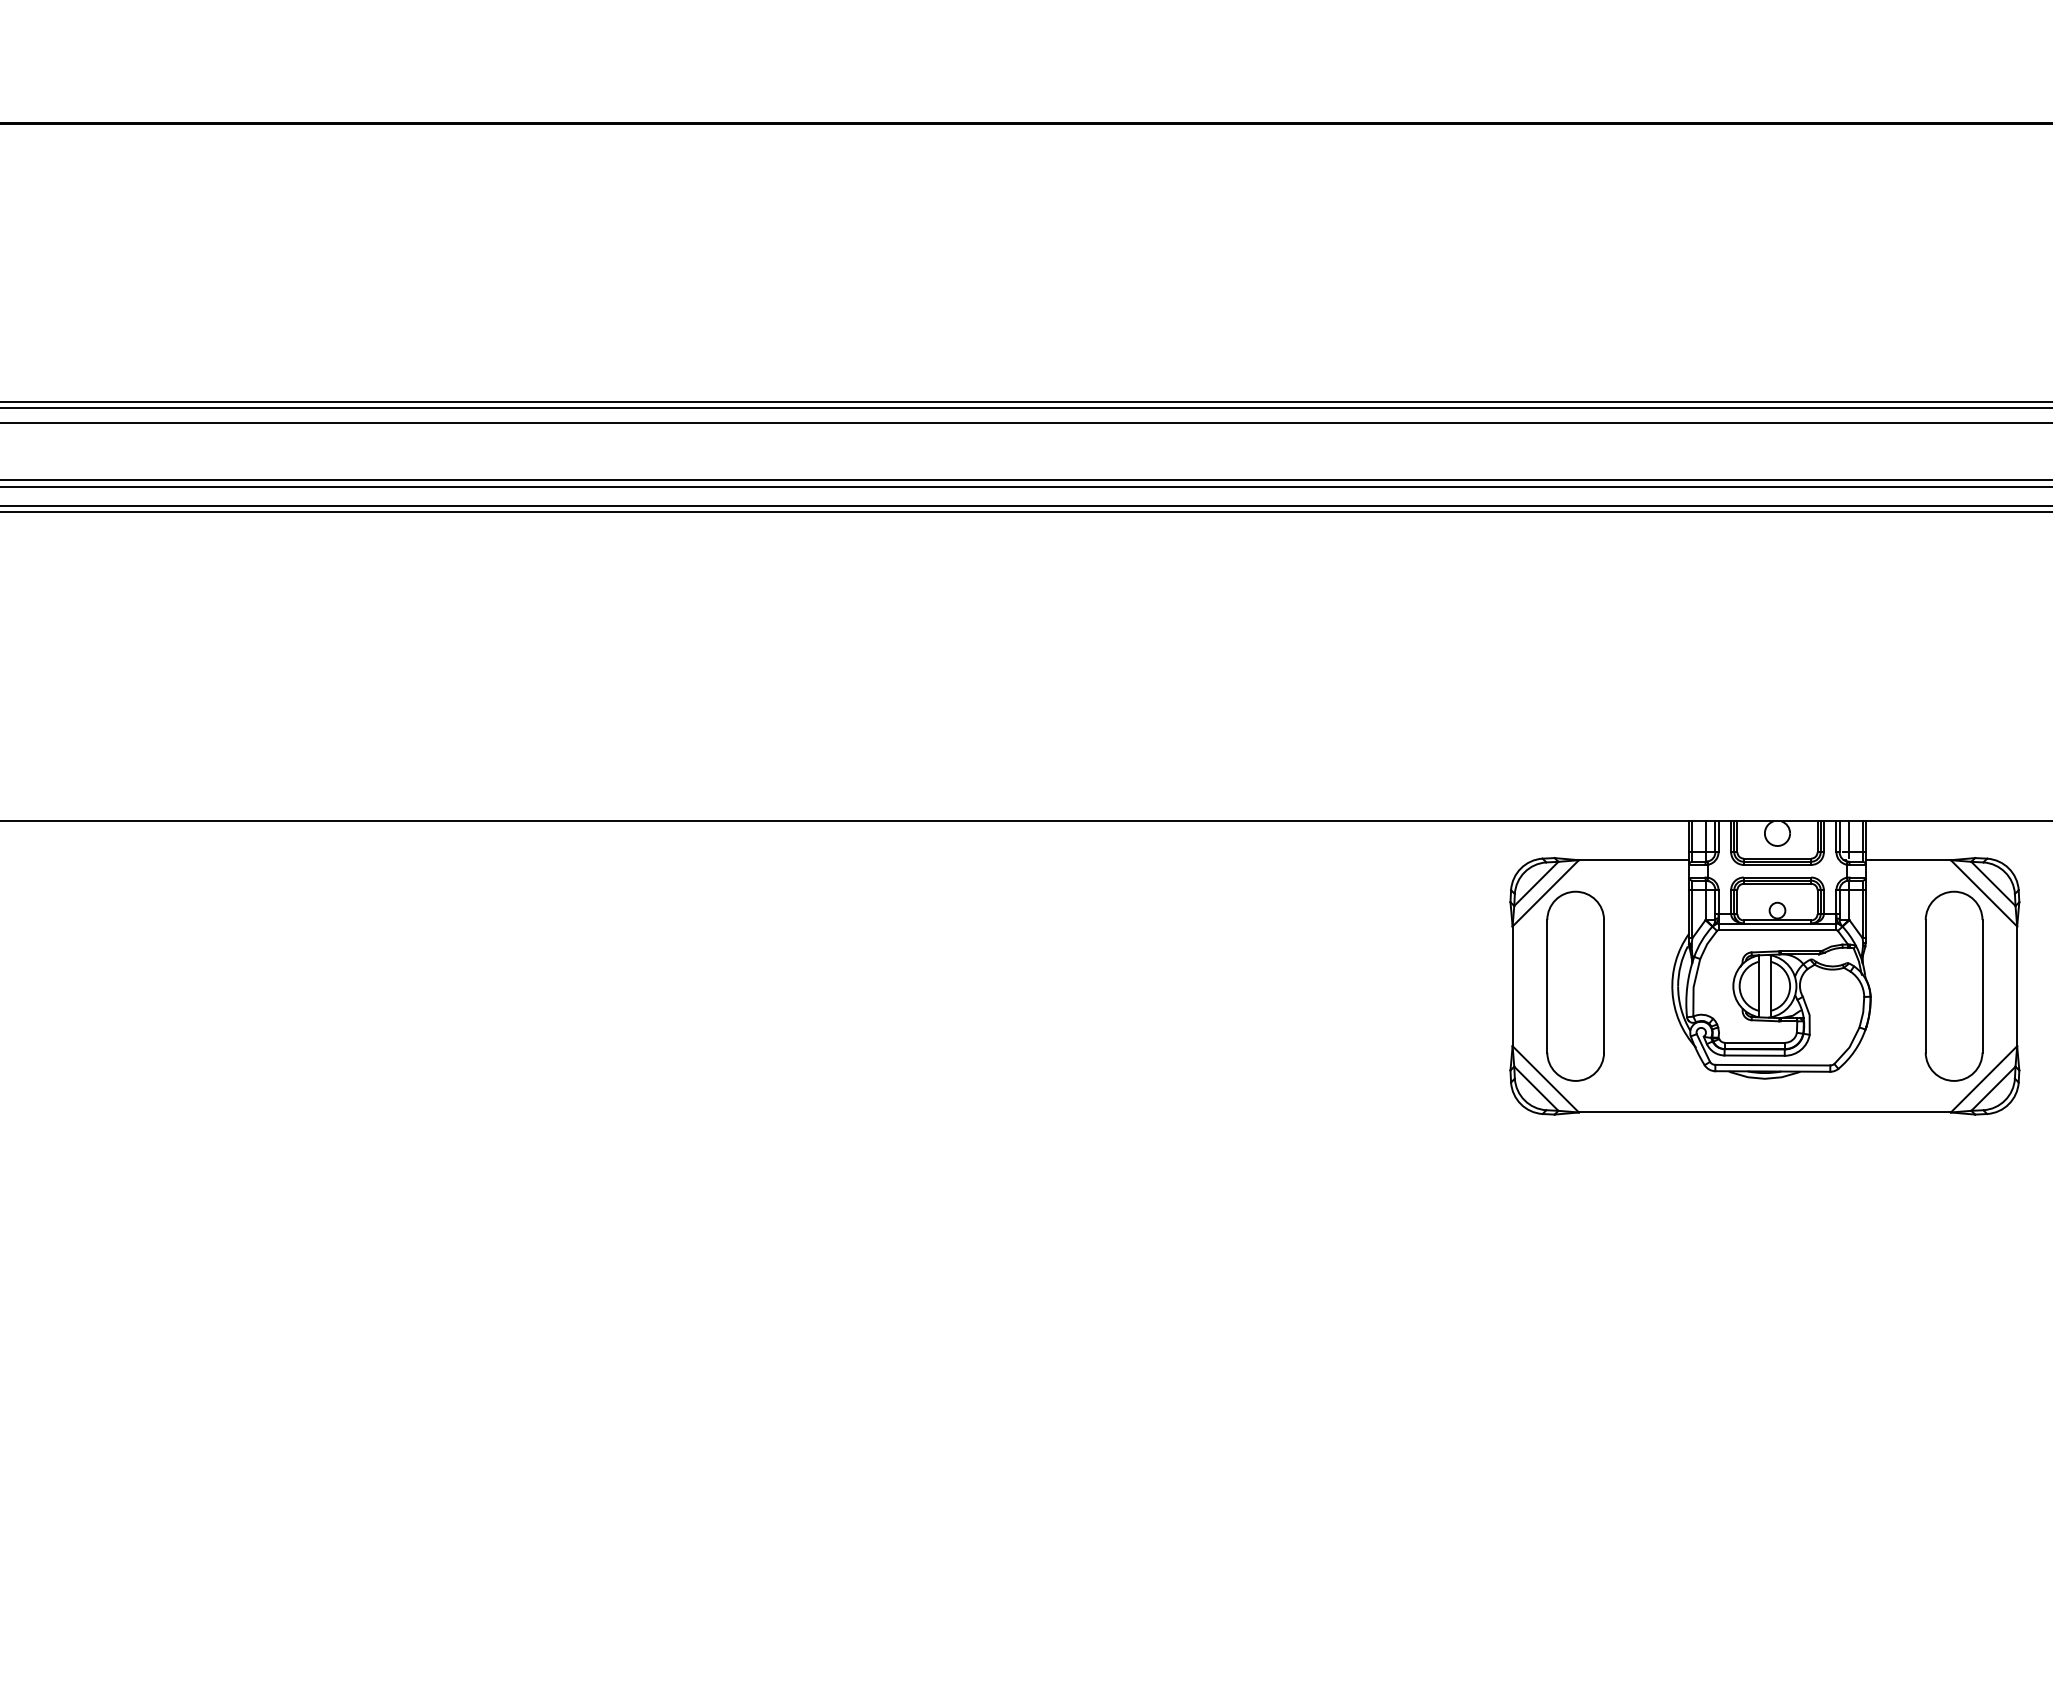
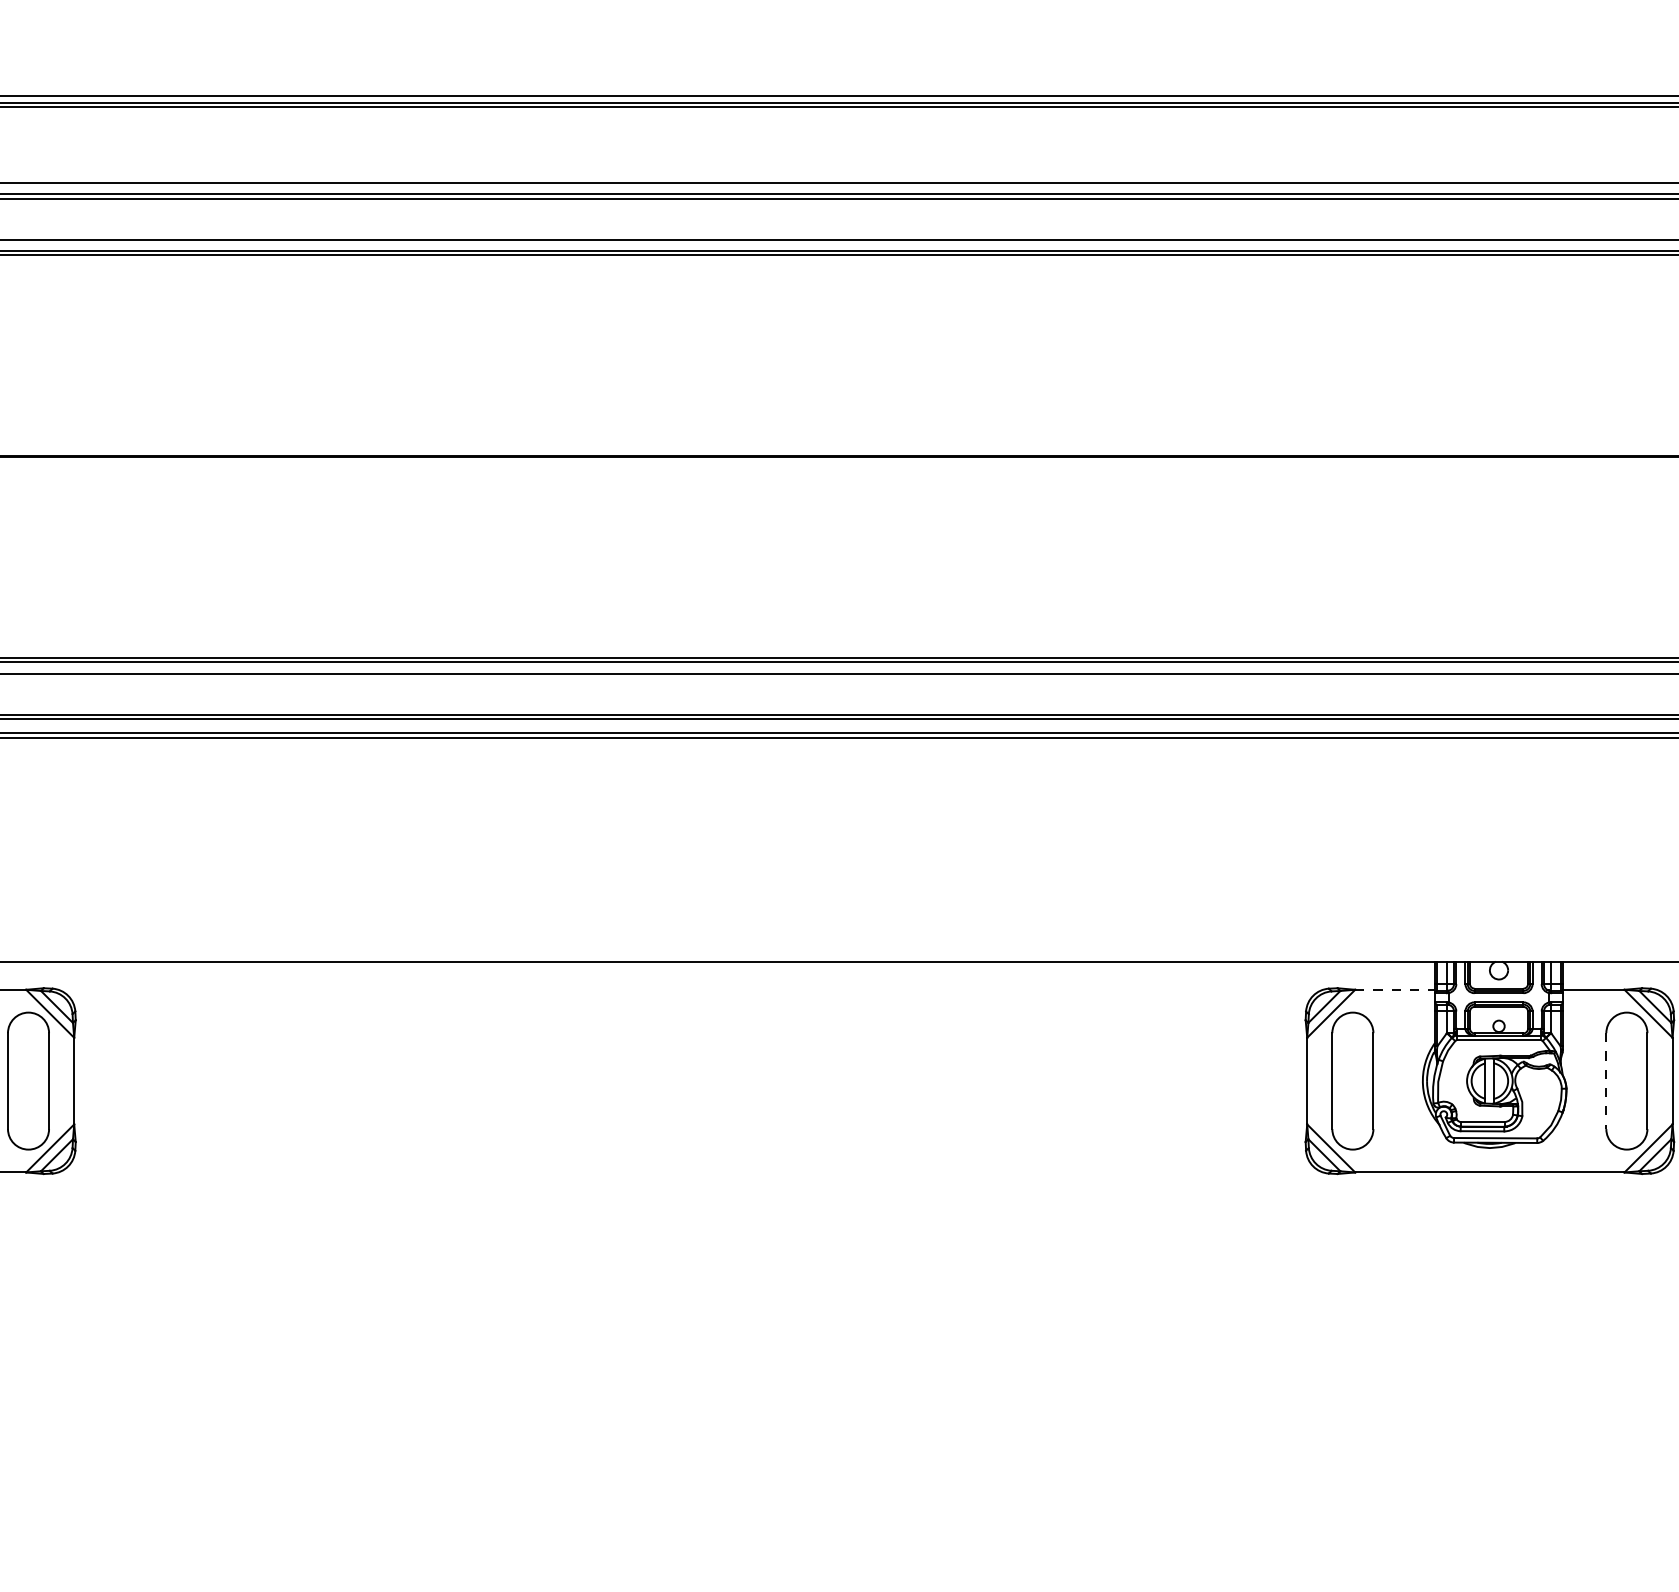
line: (1634, 859) -> (1395, 989), solid -> dashed
line: (1925, 986) -> (1606, 1081), solid -> dashed

